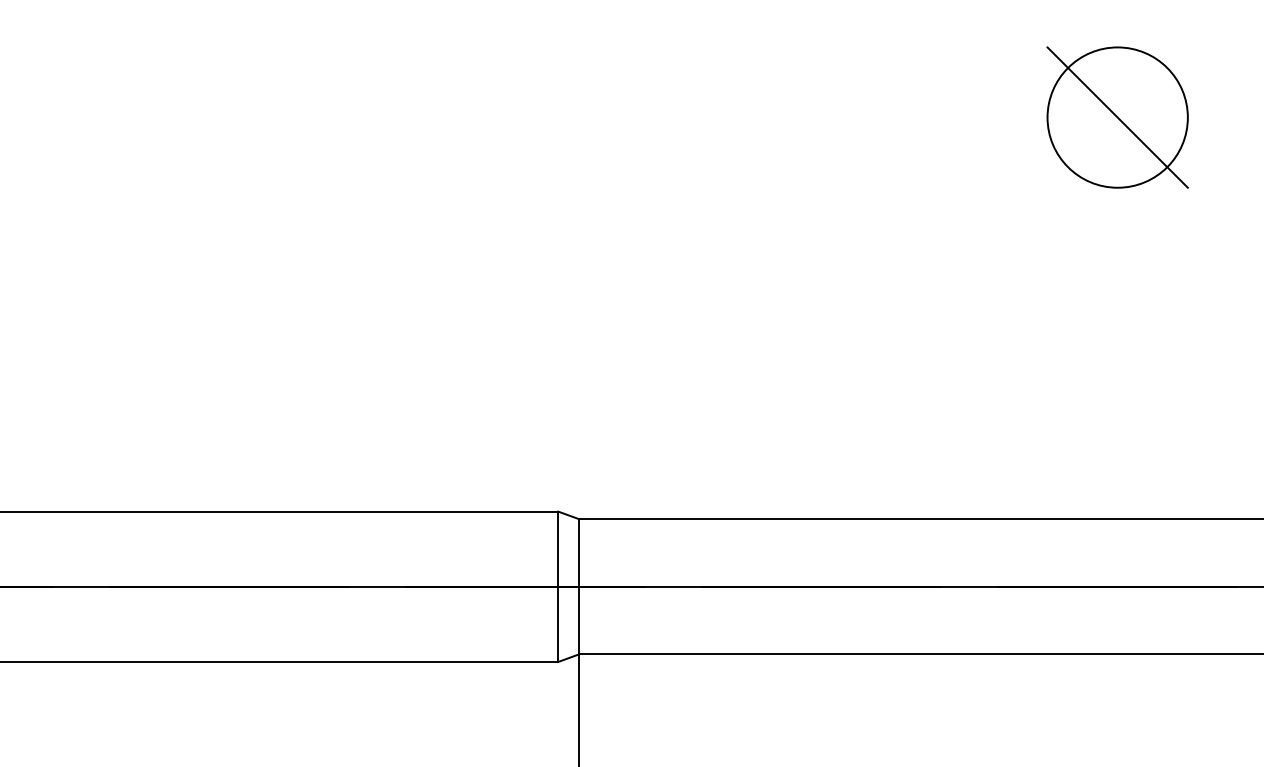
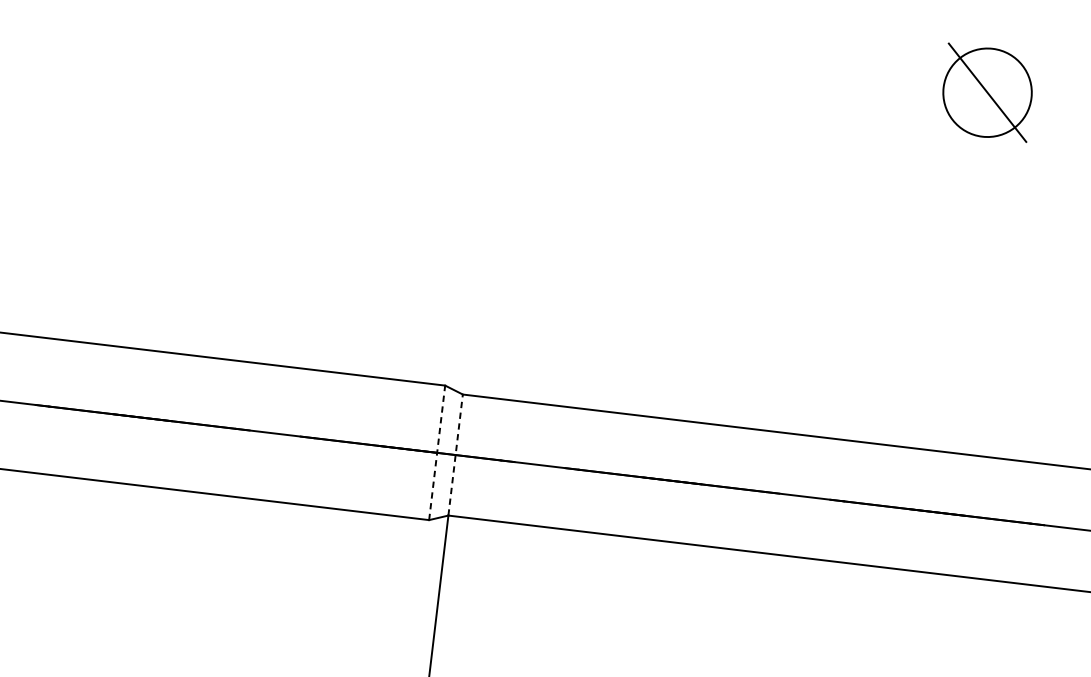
part: (1117, 117) -> (987, 92), size x0.7
line: (558, 586) -> (437, 452), solid -> dashed
line: (578, 586) -> (455, 454), solid -> dashed

